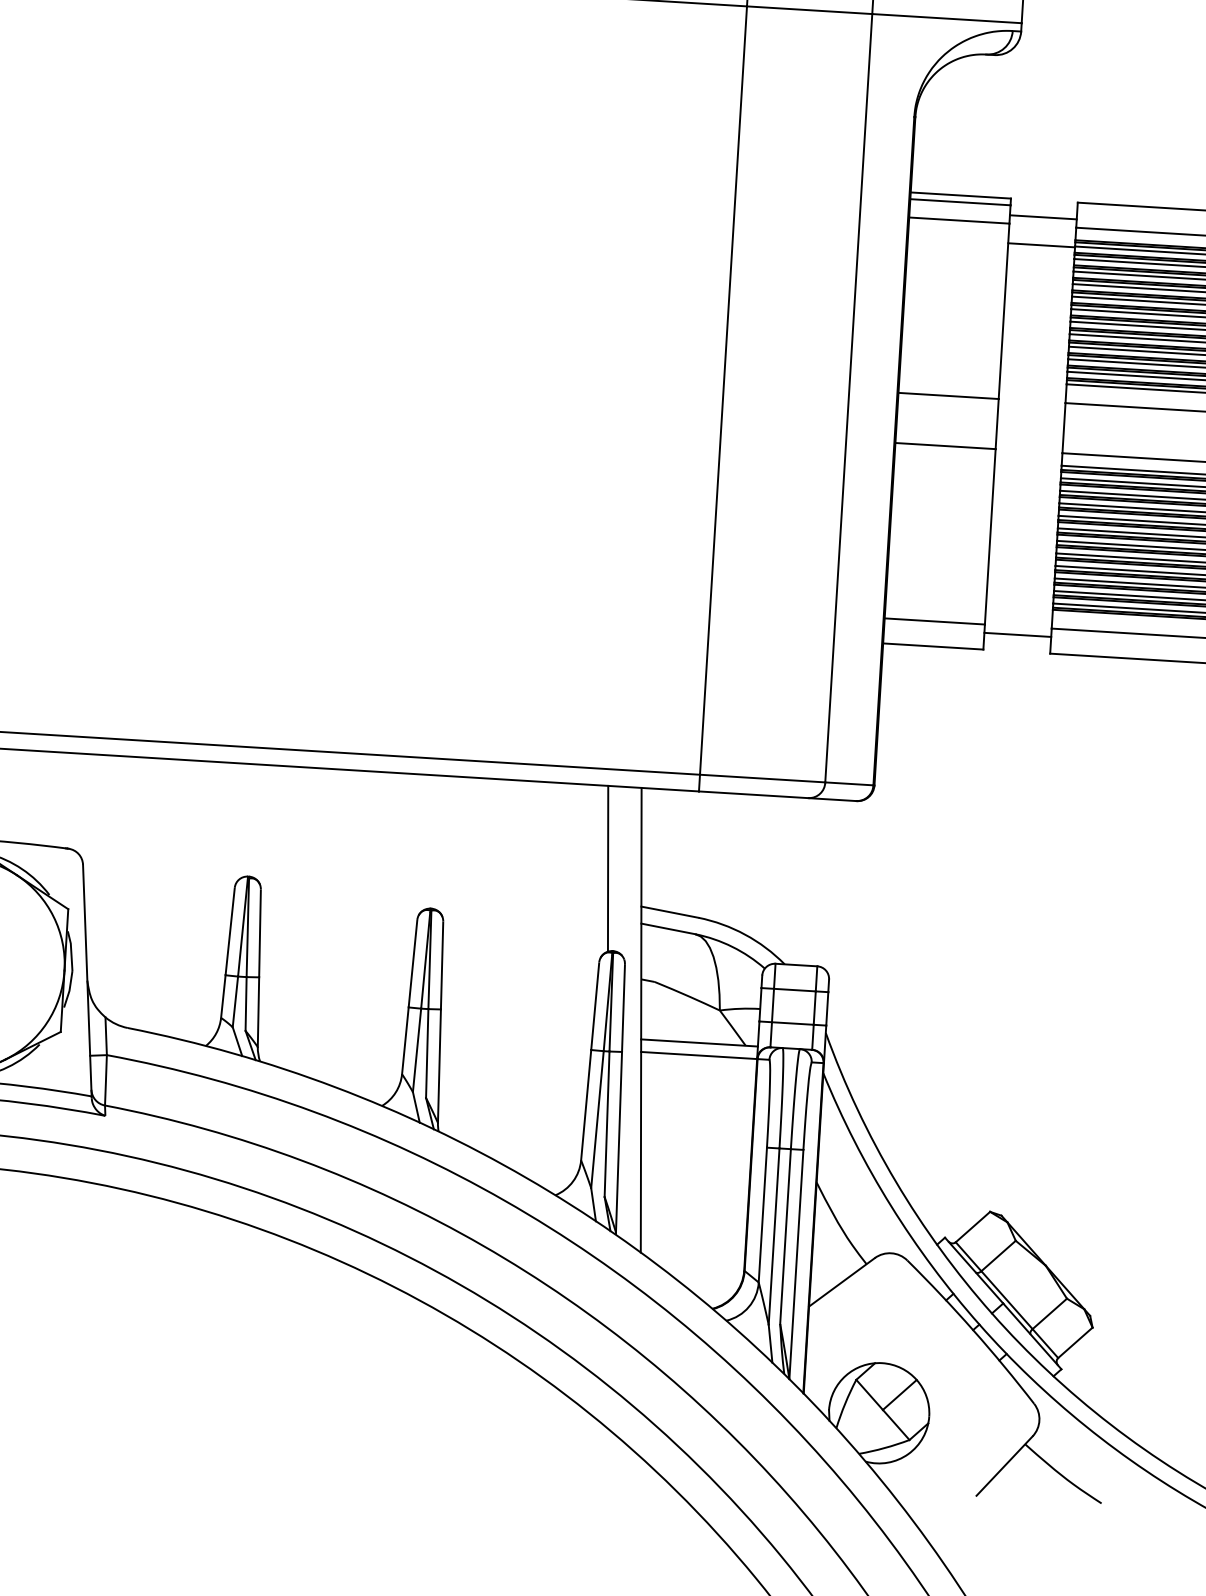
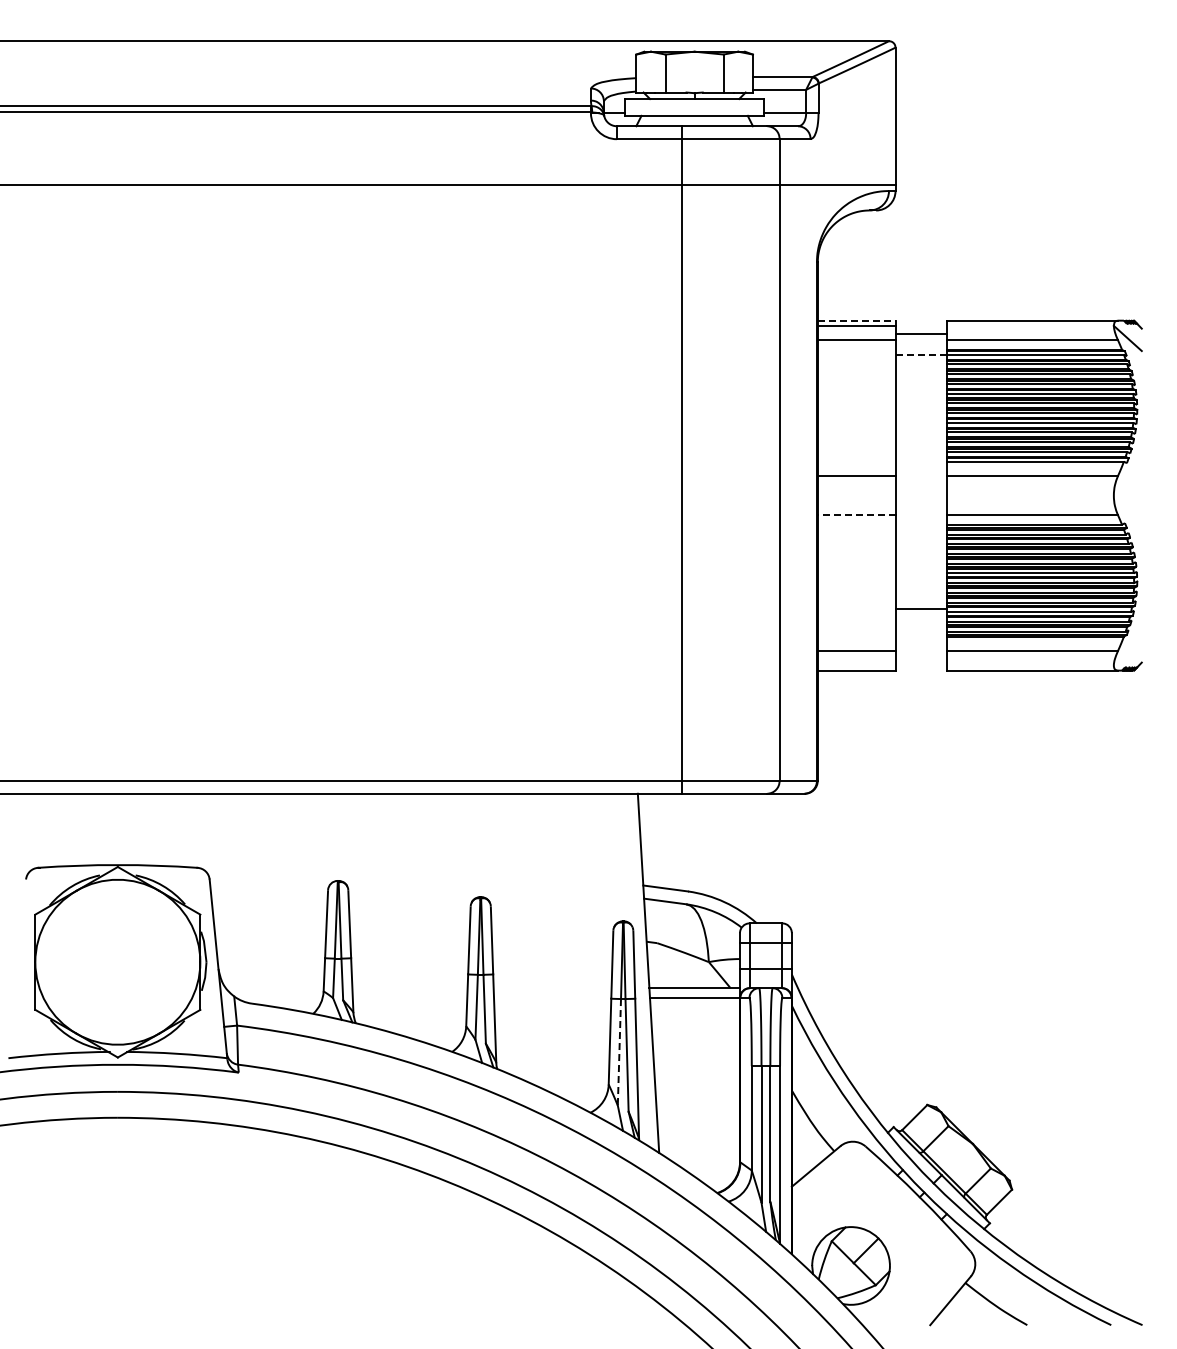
line: (960, 195) -> (856, 320), solid -> dashed
line: (1041, 245) -> (921, 355), solid -> dashed
line: (945, 446) -> (856, 515), solid -> dashed
line: (1017, 634) -> (921, 608), moved
line: (607, 868) -> (615, 857), removed
line: (597, 1119) -> (619, 1052), solid -> dashed

